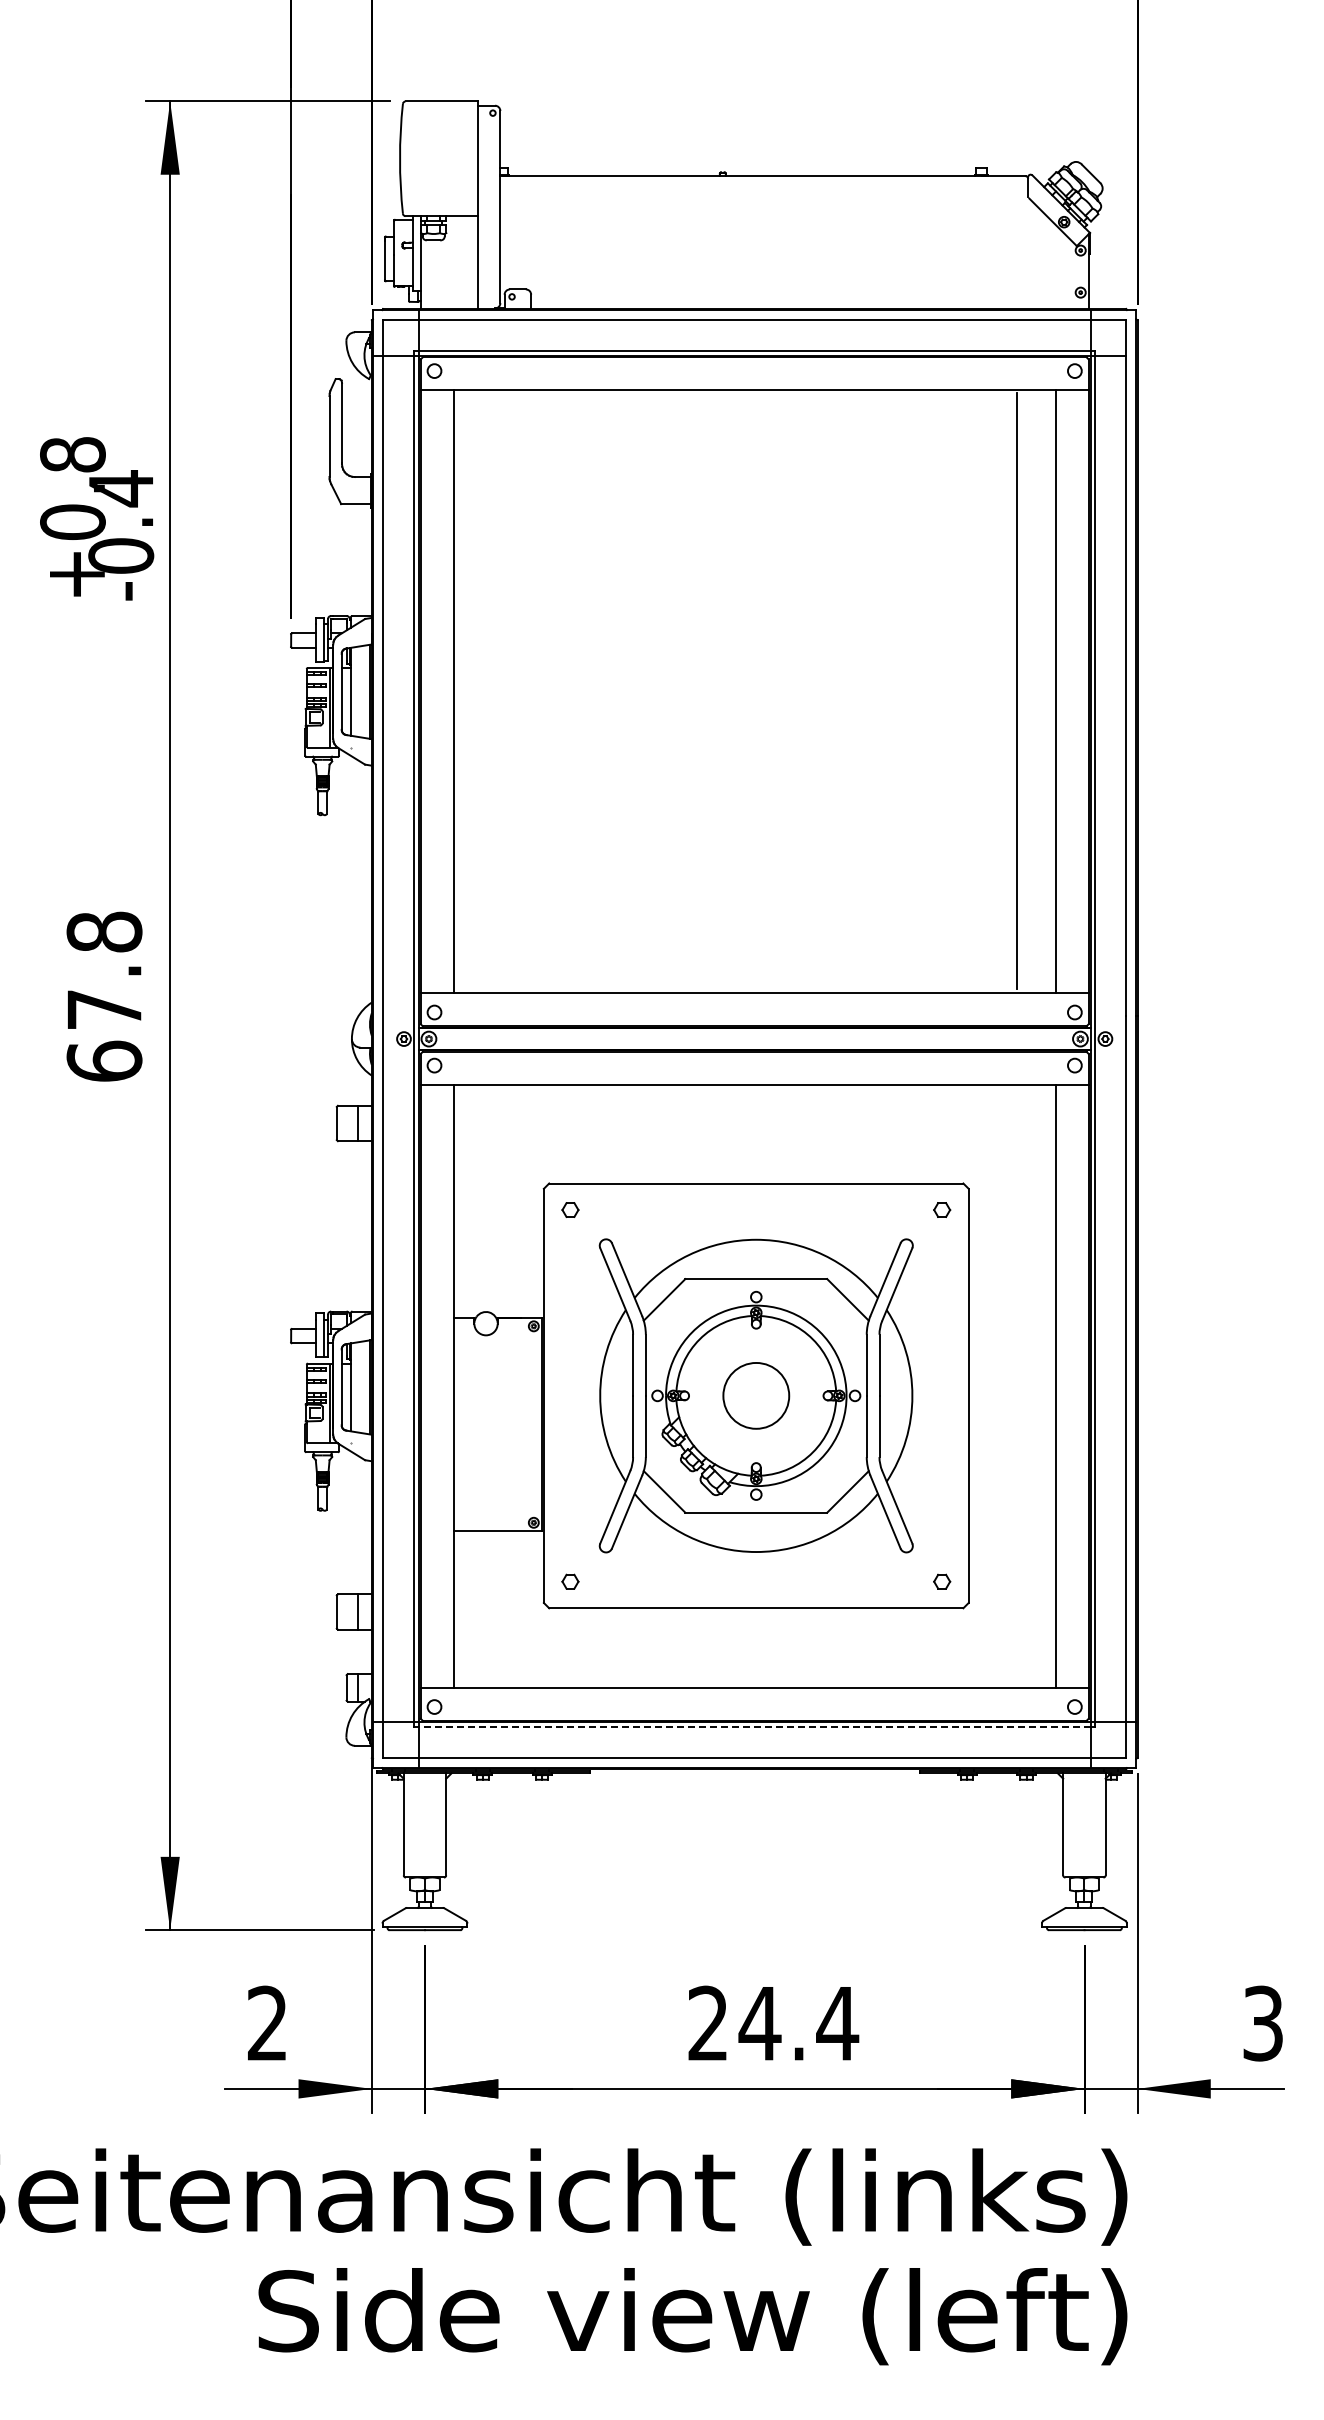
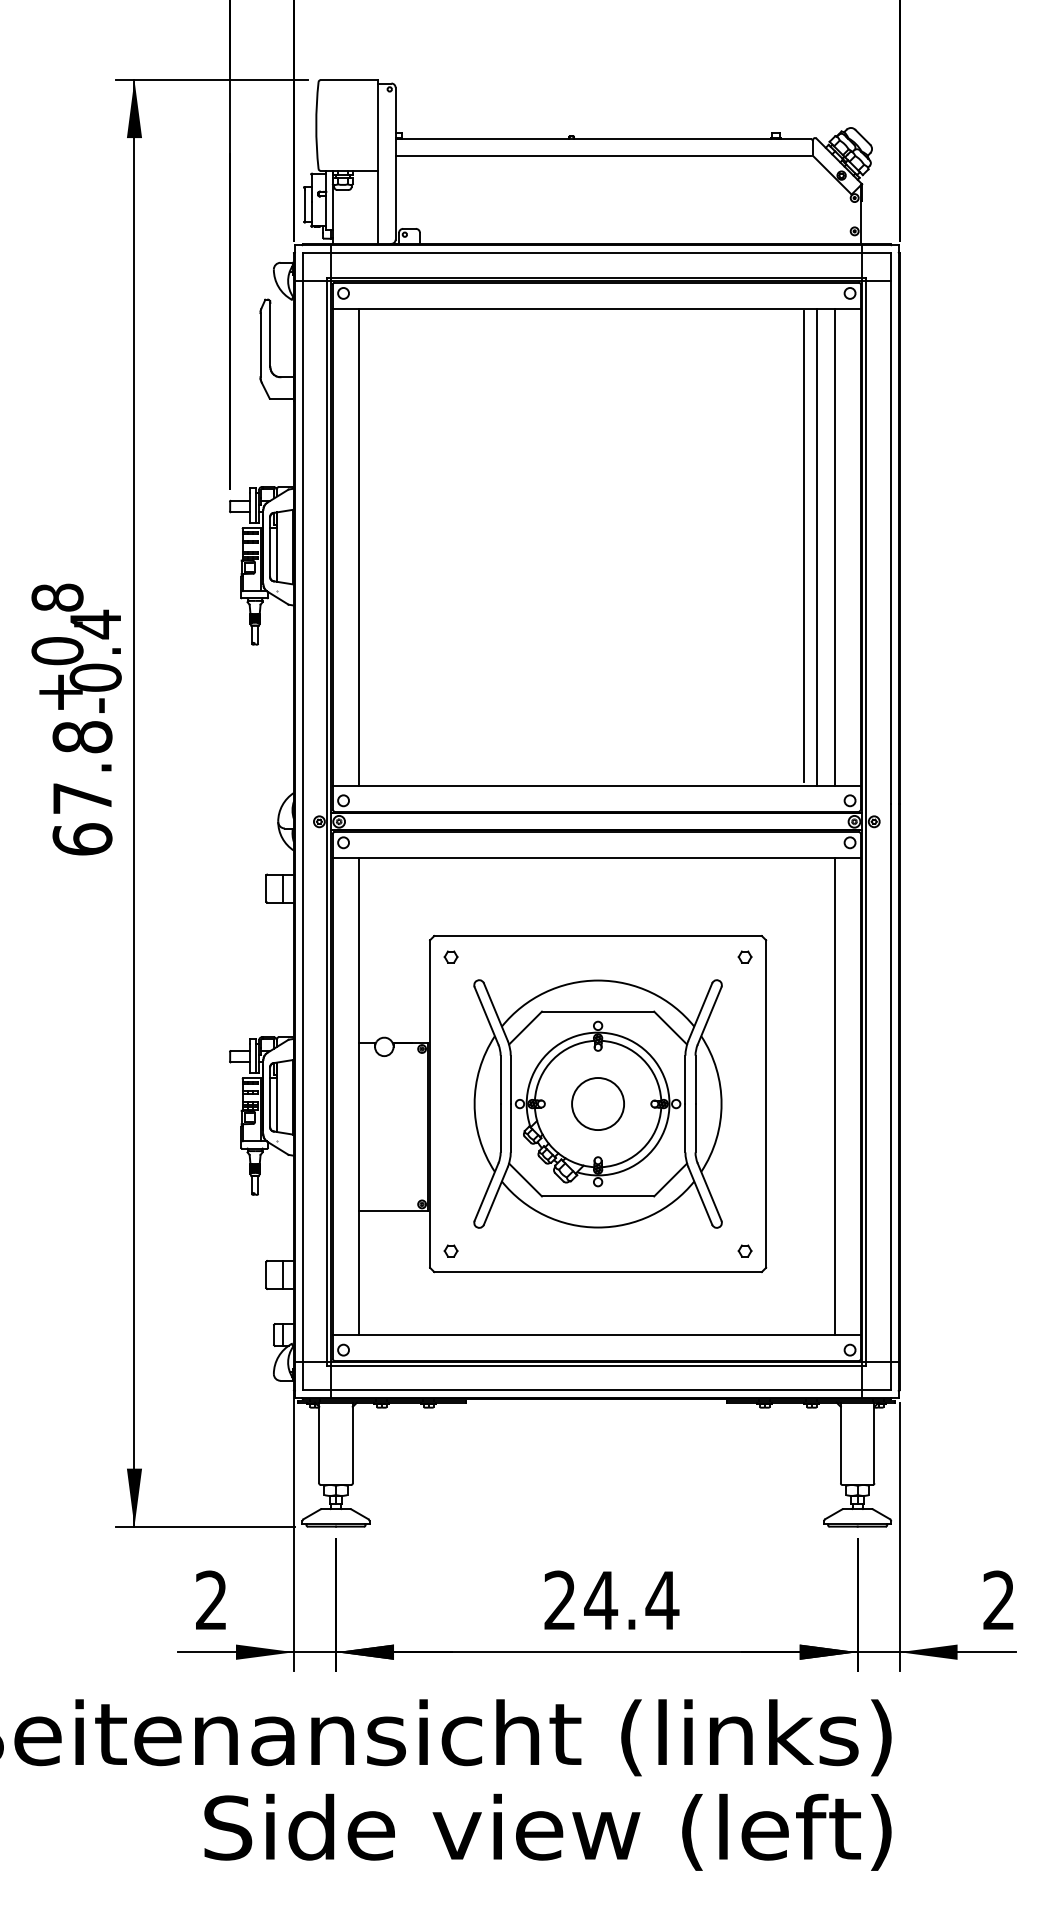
line: (762, 197) -> (602, 156), added
text: (97, 518) -> (76, 648), moved
line: (1033, 691) -> (817, 546), added
line: (754, 1726) -> (596, 1365), dashed -> solid
text: (1262, 2023) -> (998, 1600), 3 -> 2

